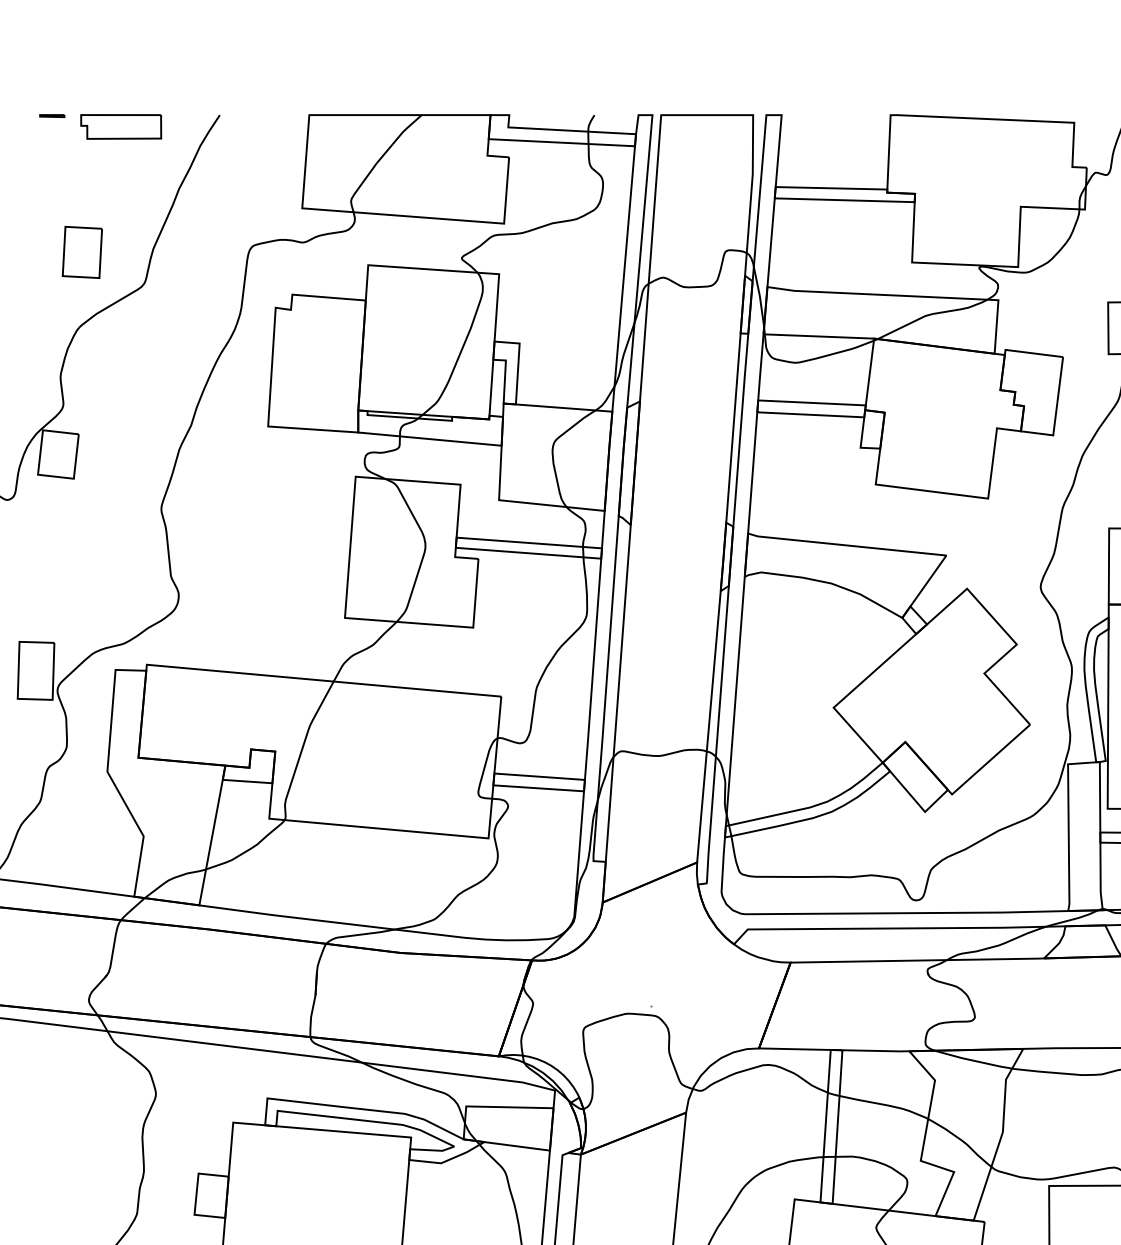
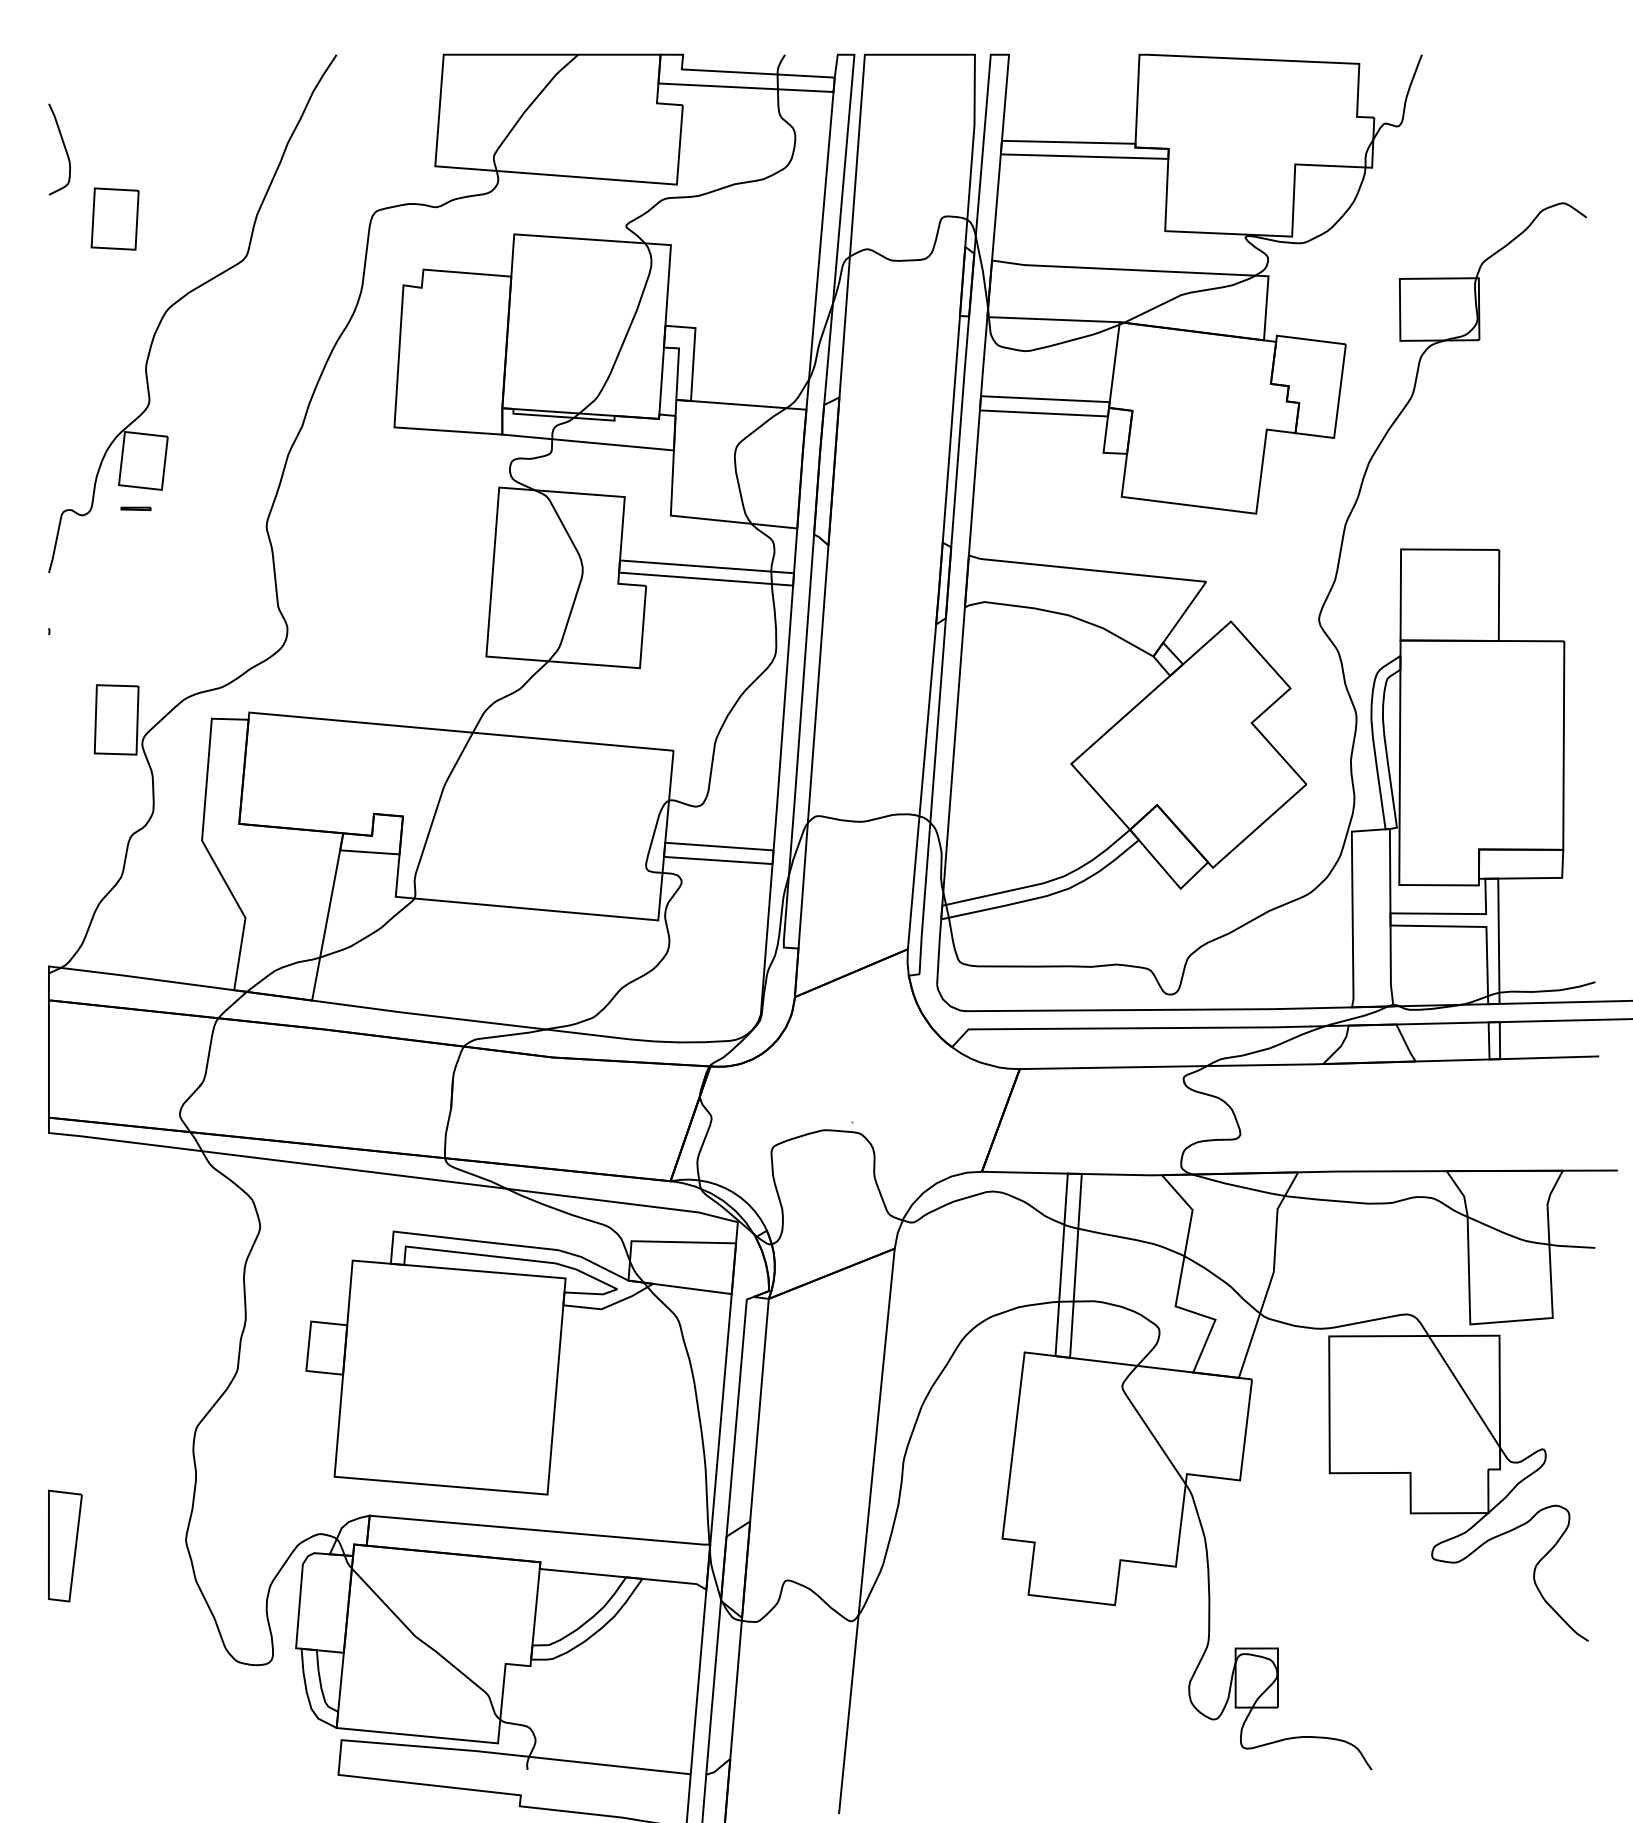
part: (51, 115) -> (135, 508), moved
part: (121, 126) -> (218, 68), removed
part: (81, 251) -> (114, 218), moved

